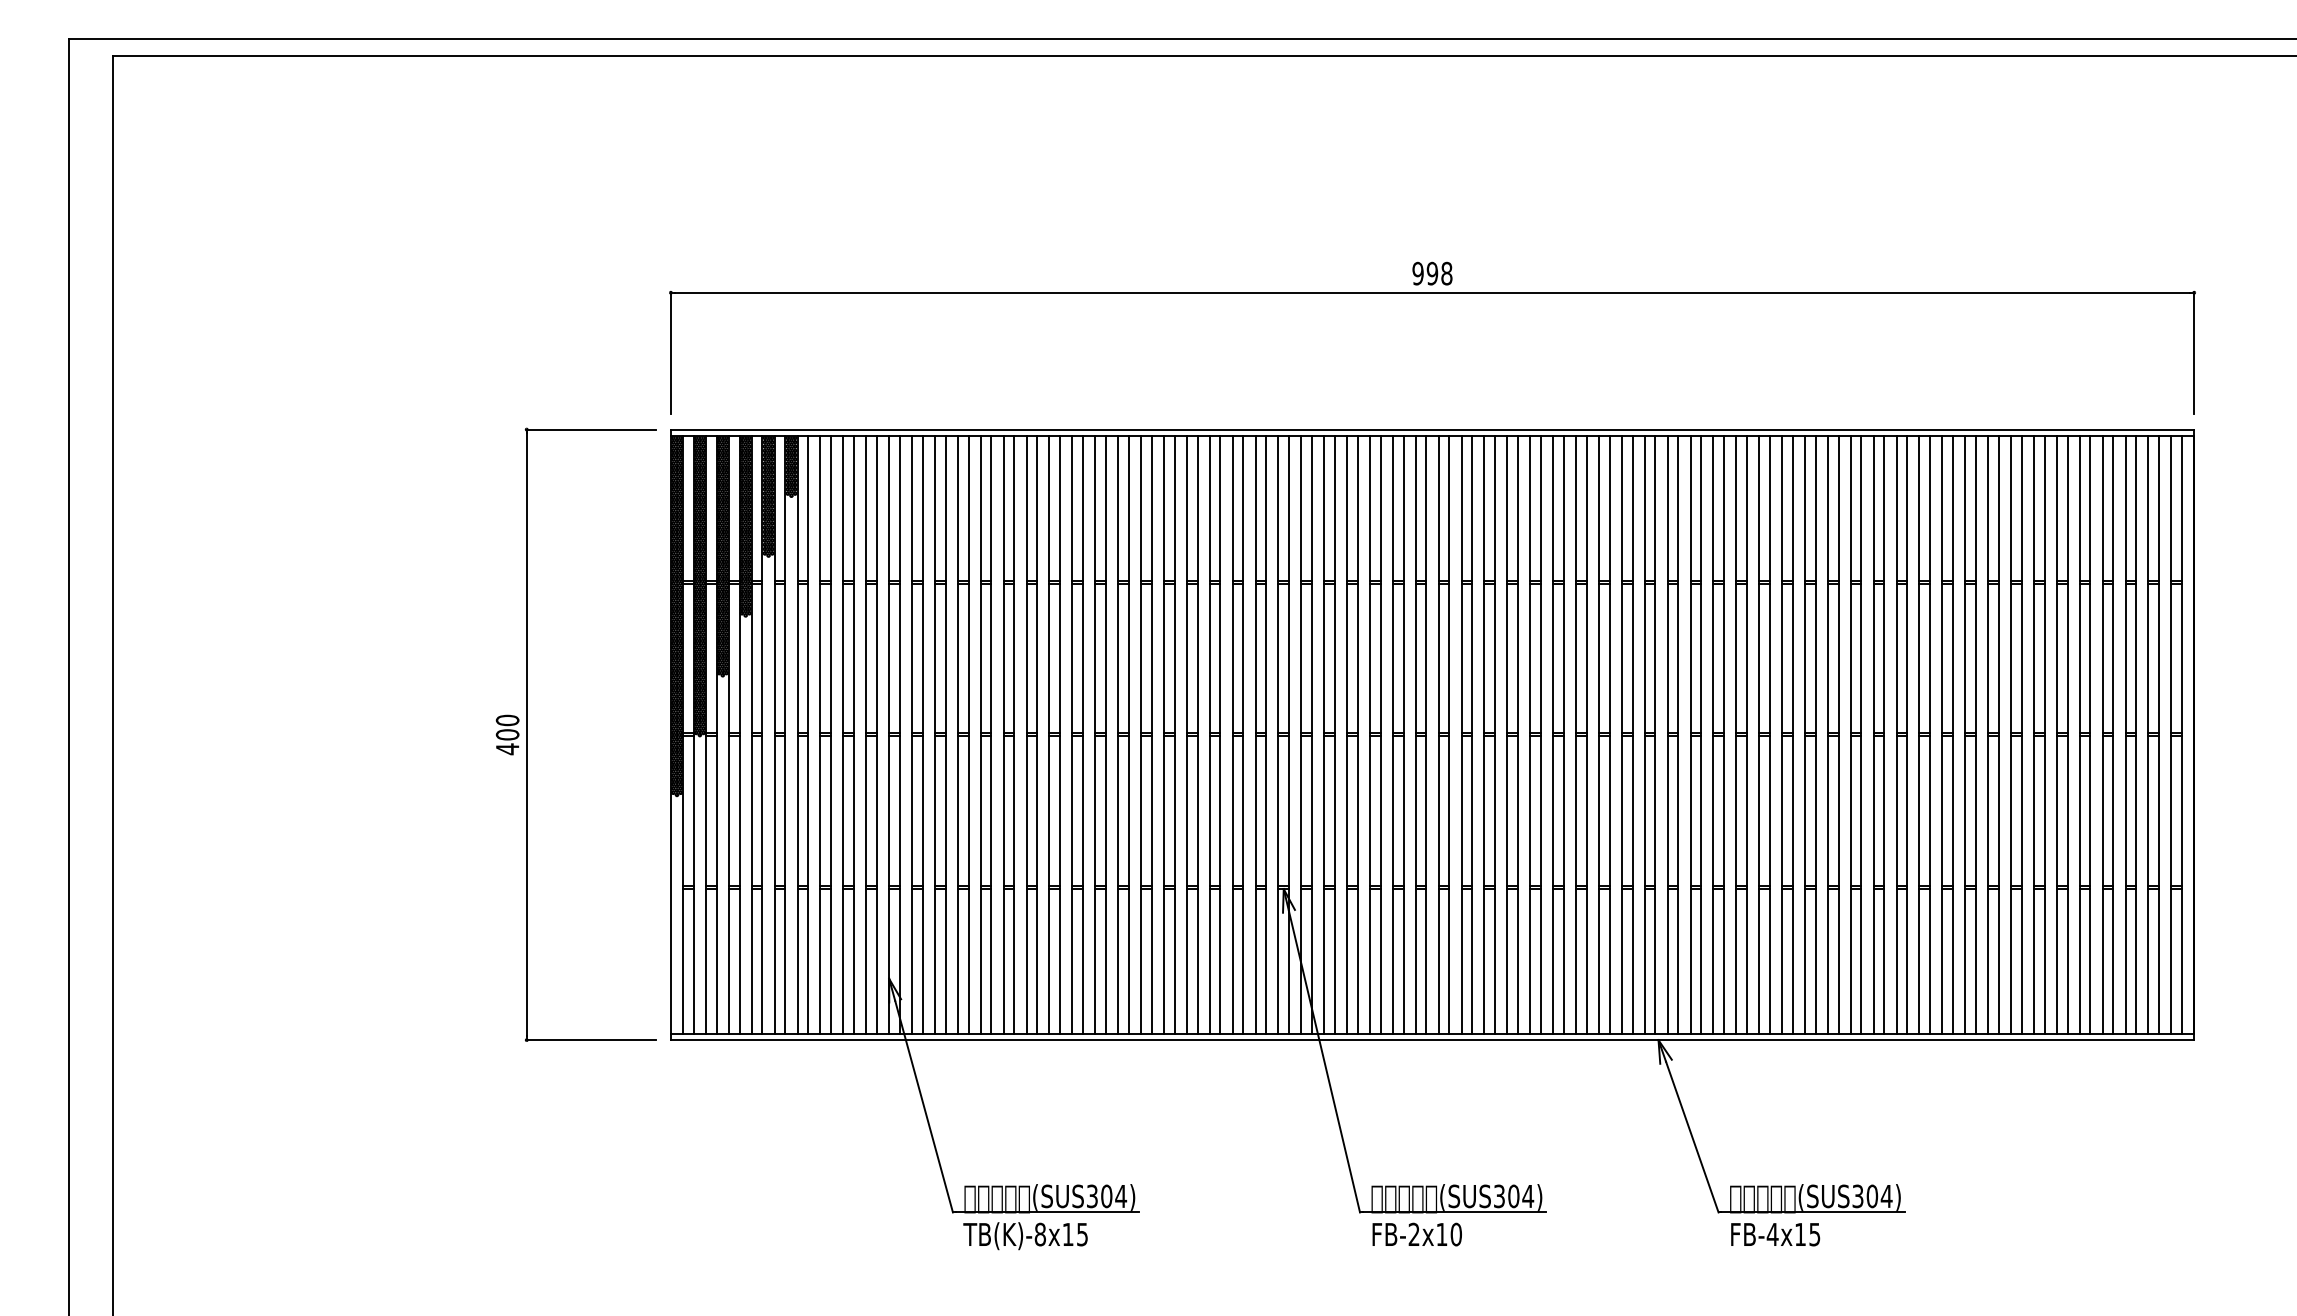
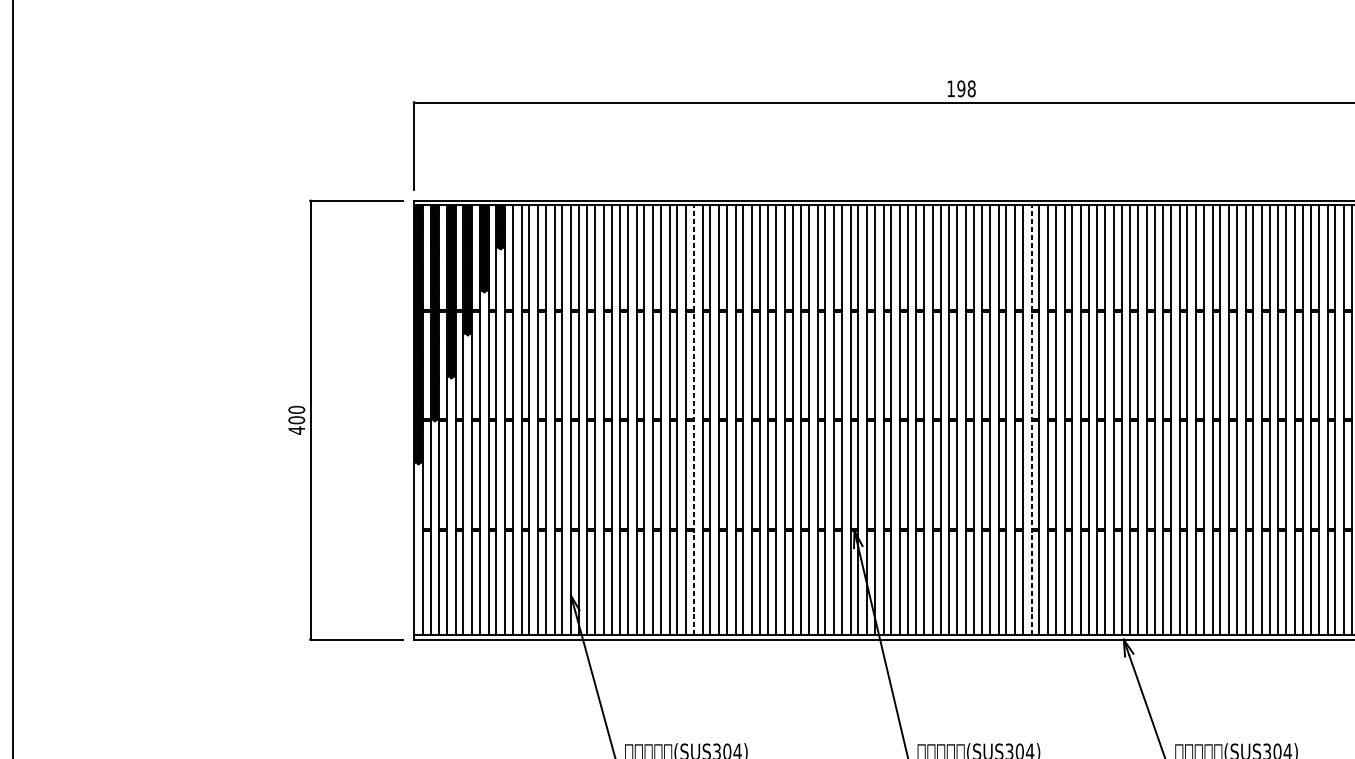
text: (1417, 273) -> (950, 88), 998 -> 198
line: (1060, 734) -> (694, 420), solid -> dashed
line: (1530, 734) -> (1031, 420), solid -> dashed

